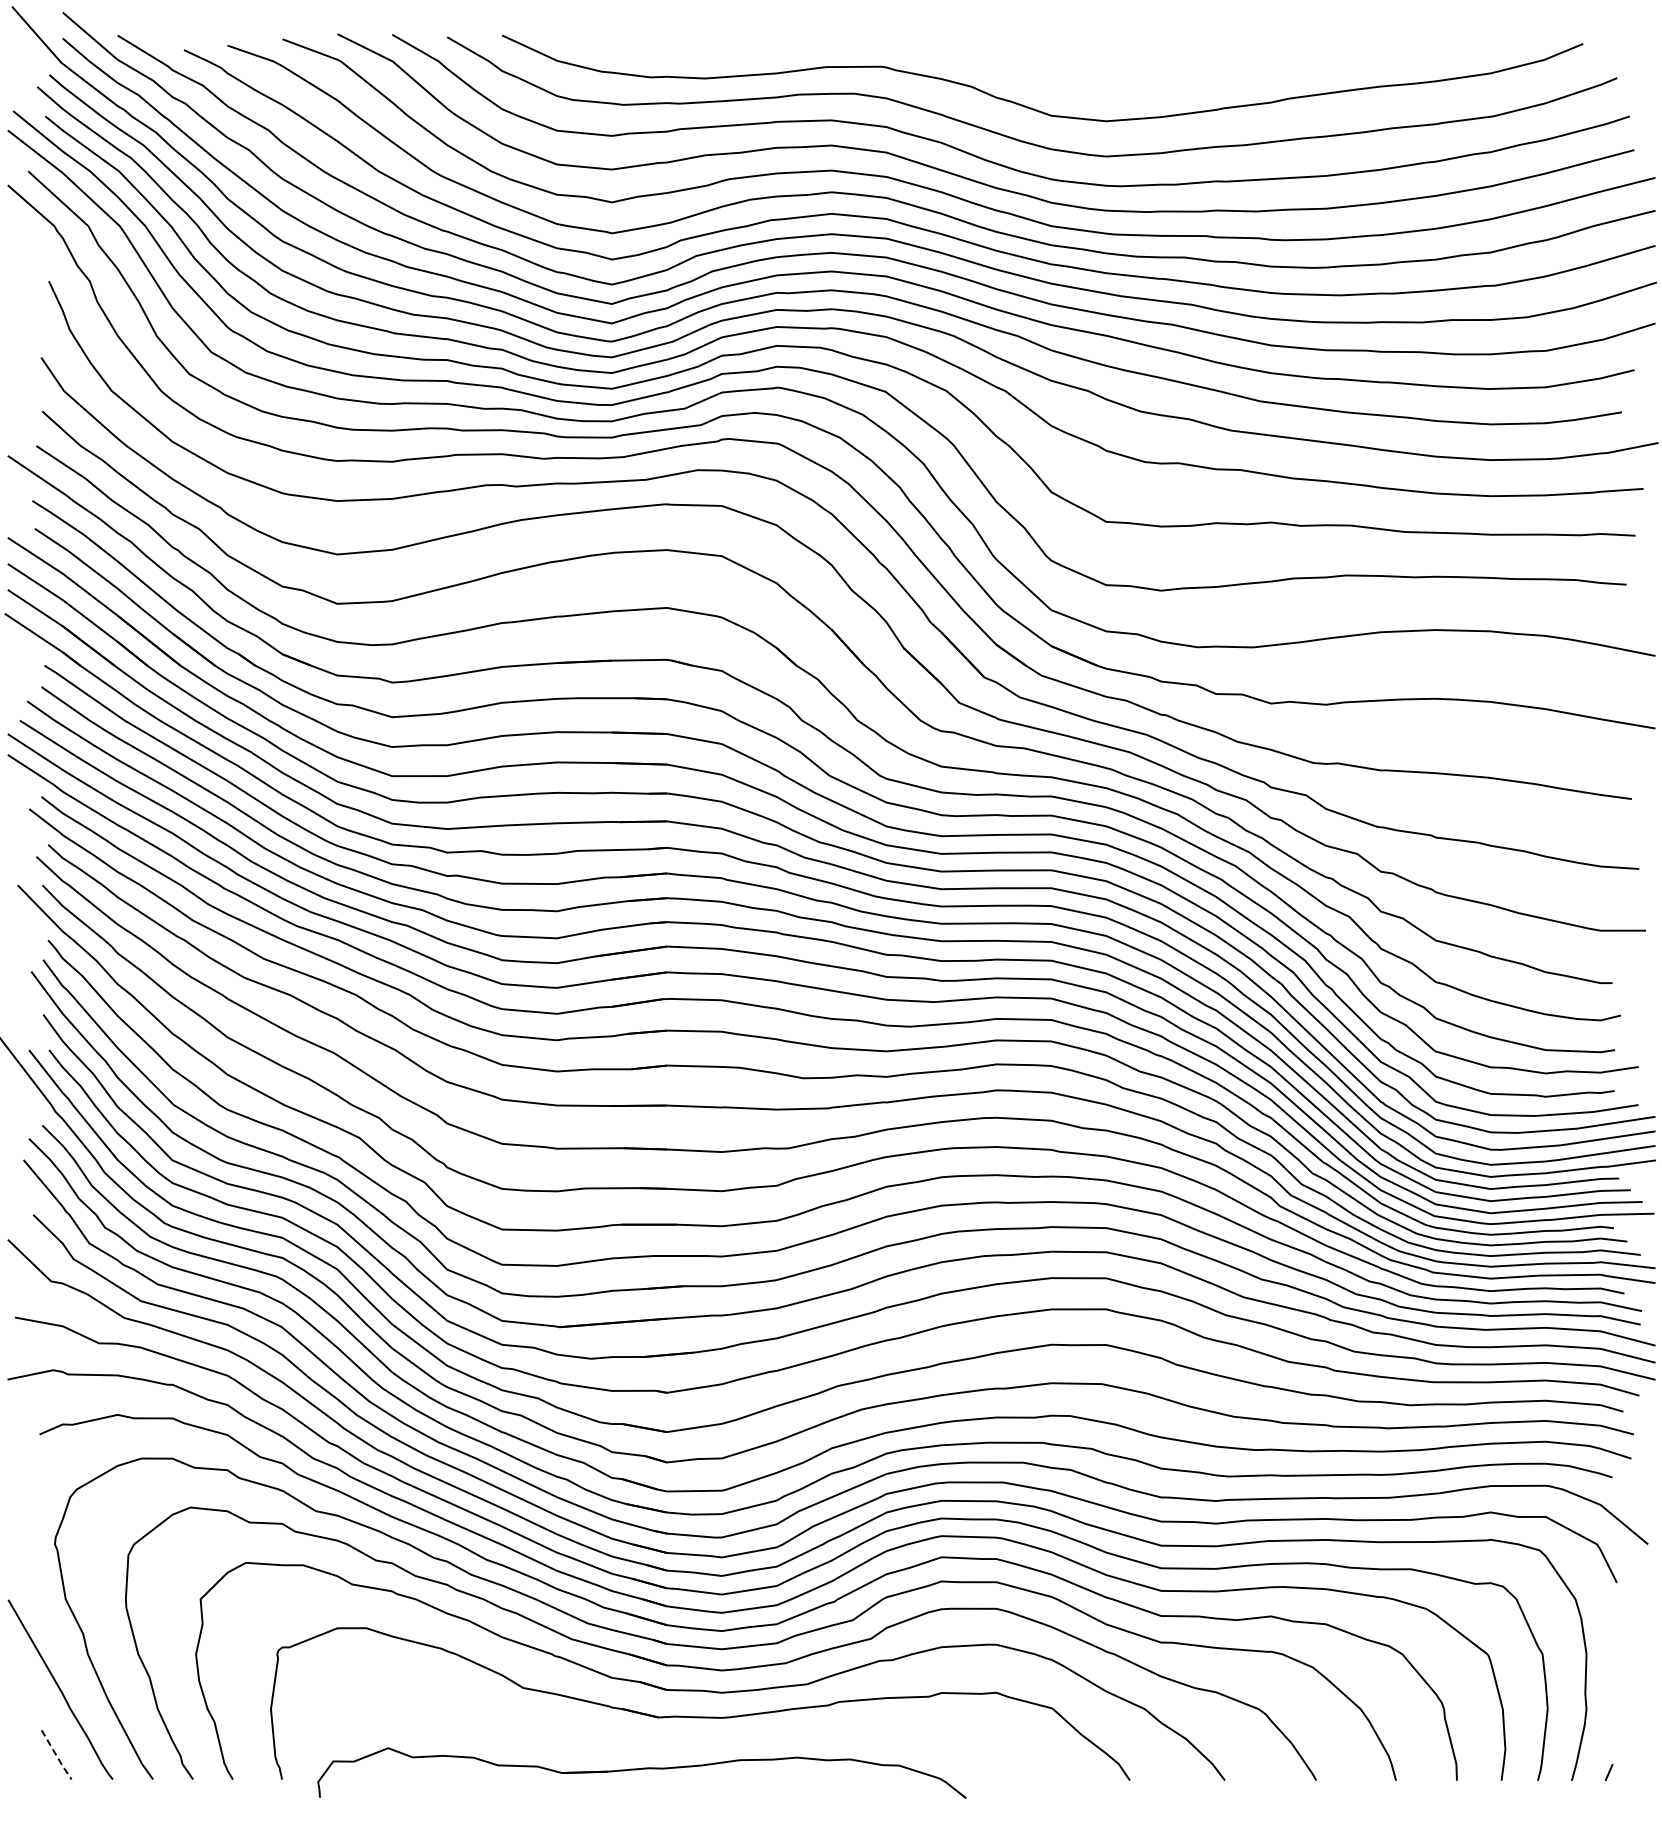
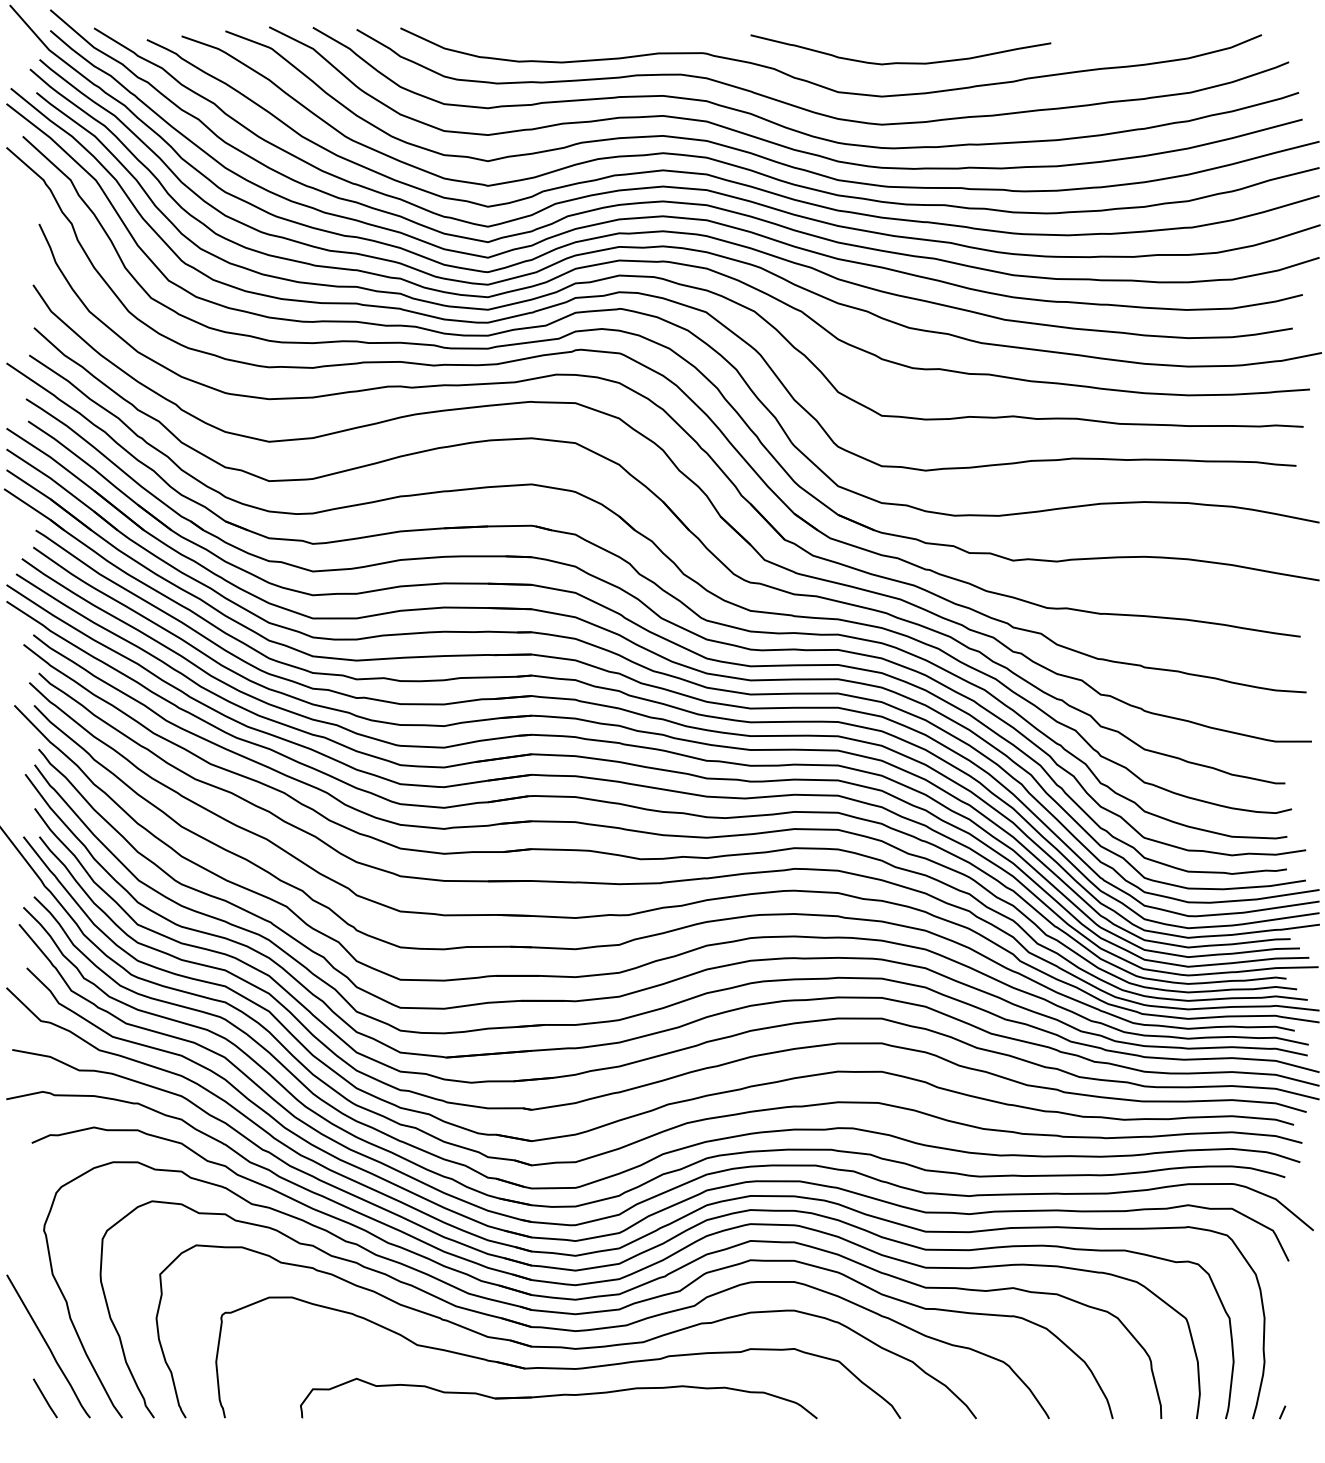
curve: (1129, 78) -> (900, 62), added
line: (56, 1755) -> (45, 1398), dashed -> solid
part: (641, 1772) -> (558, 1398), moved

